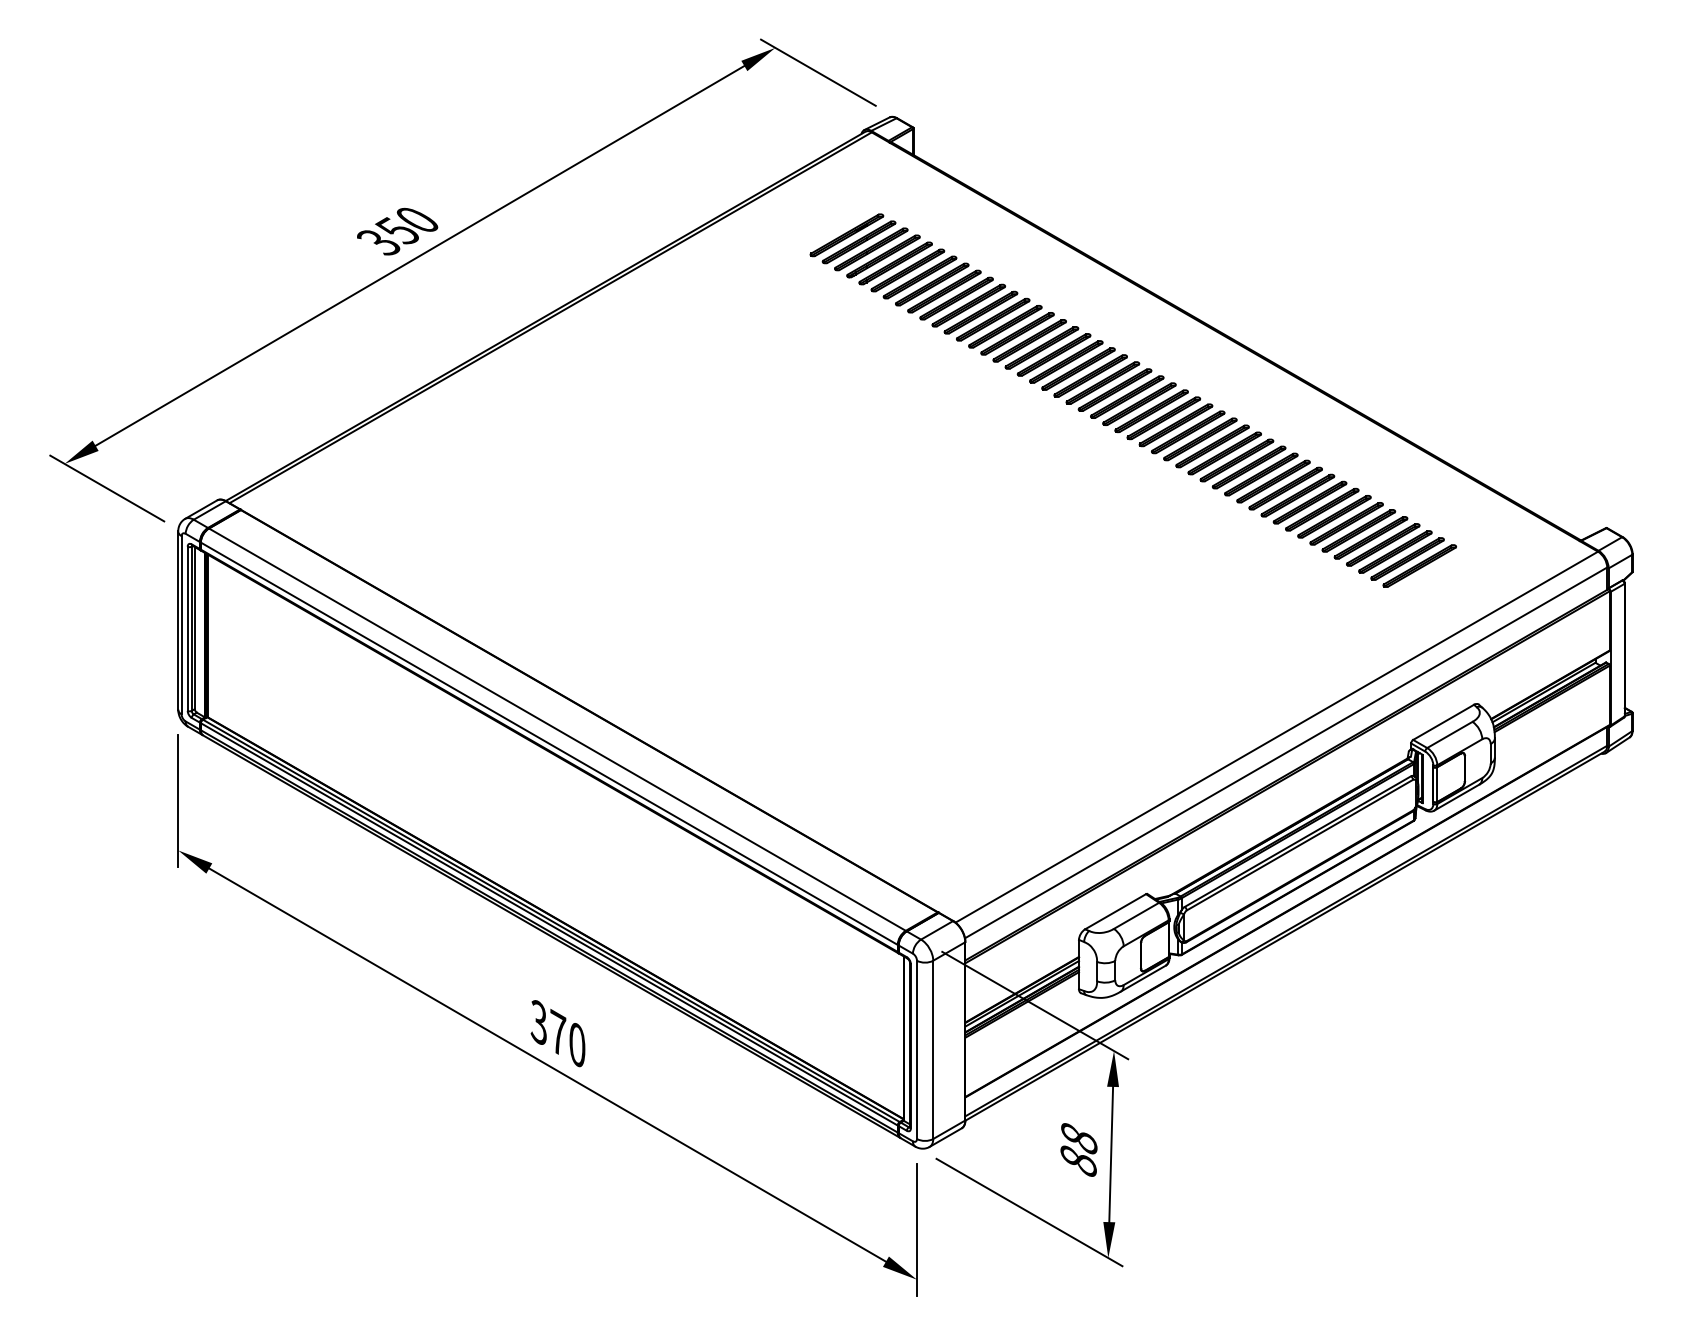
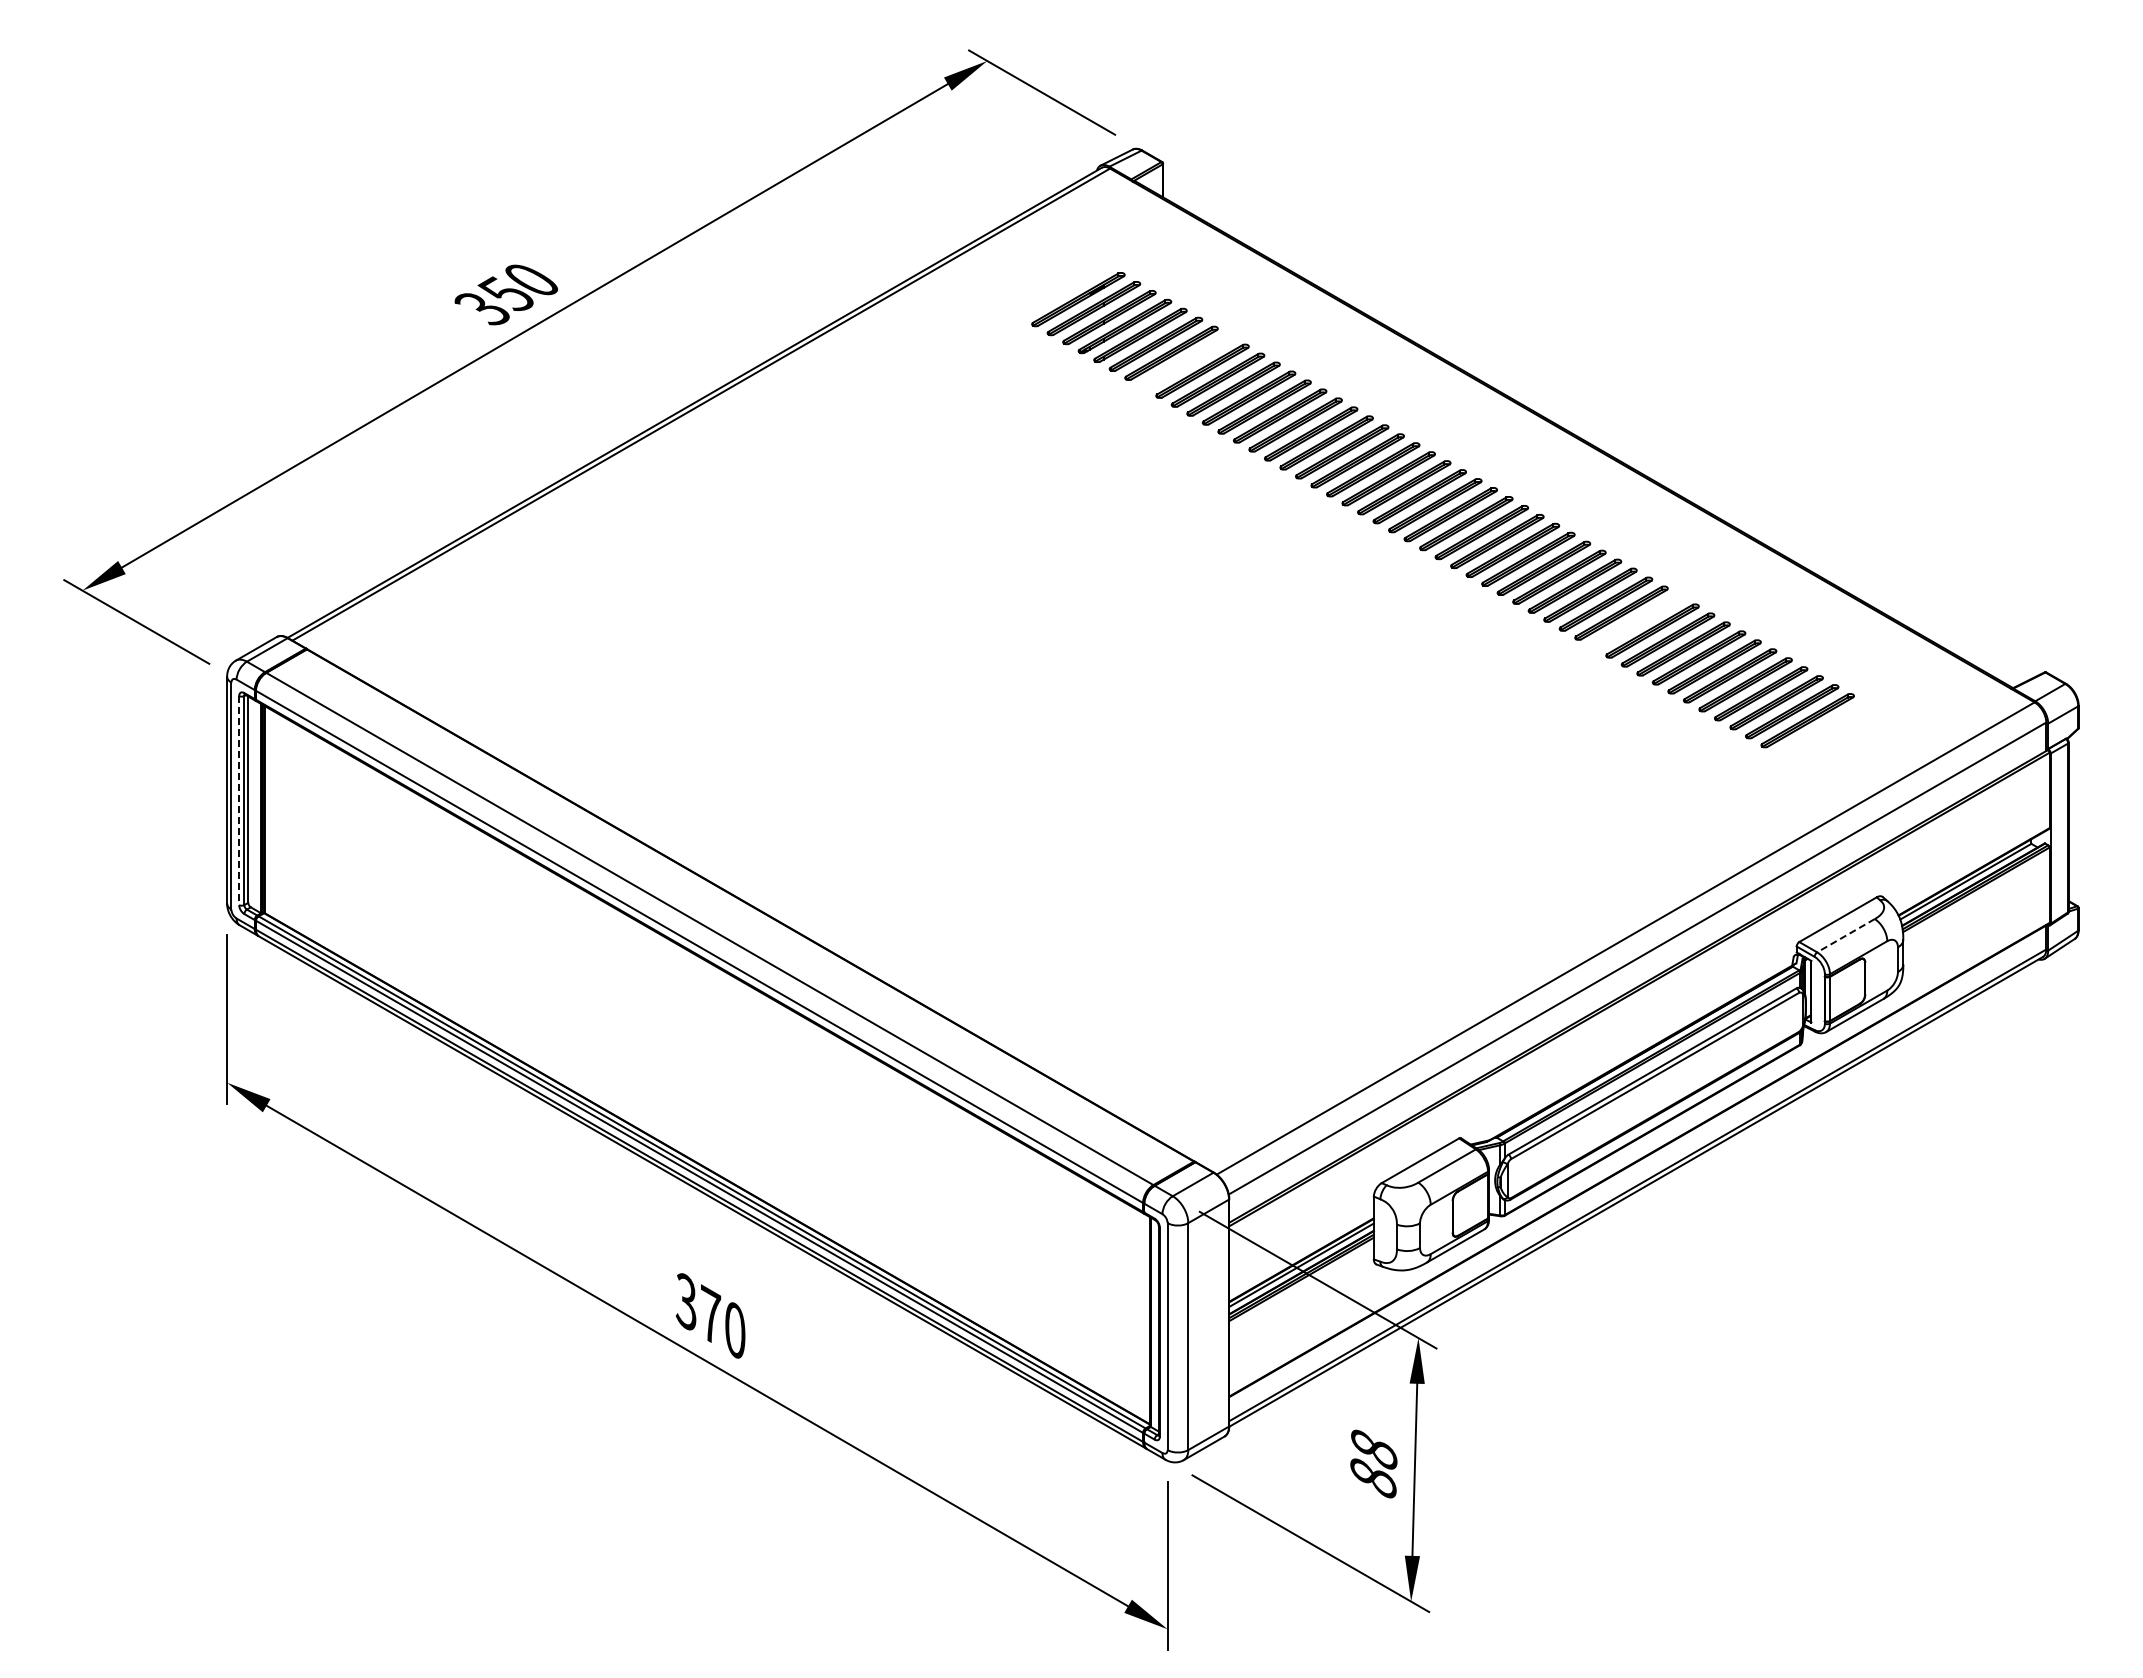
part: (931, 283) -> (1186, 361), removed
part: (1285, 488) -> (1636, 621), removed
line: (187, 628) -> (239, 800), solid -> dashed
line: (1449, 734) -> (1845, 935), solid -> dashed

